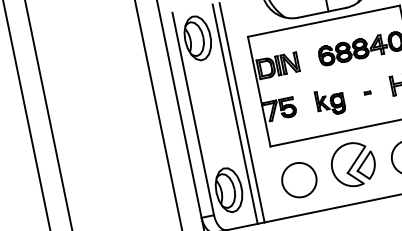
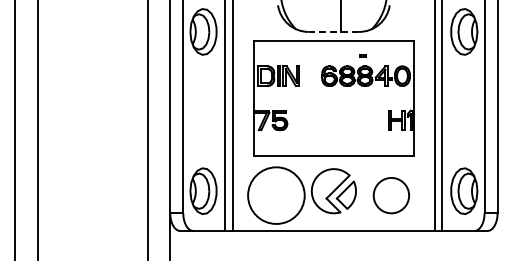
line: (321, 12) -> (333, 31), solid -> dashed
part: (366, 92) -> (362, 55), moved
part: (330, 102) -> (323, 123), removed
circle: (299, 179) -> (276, 195), size x1.6

